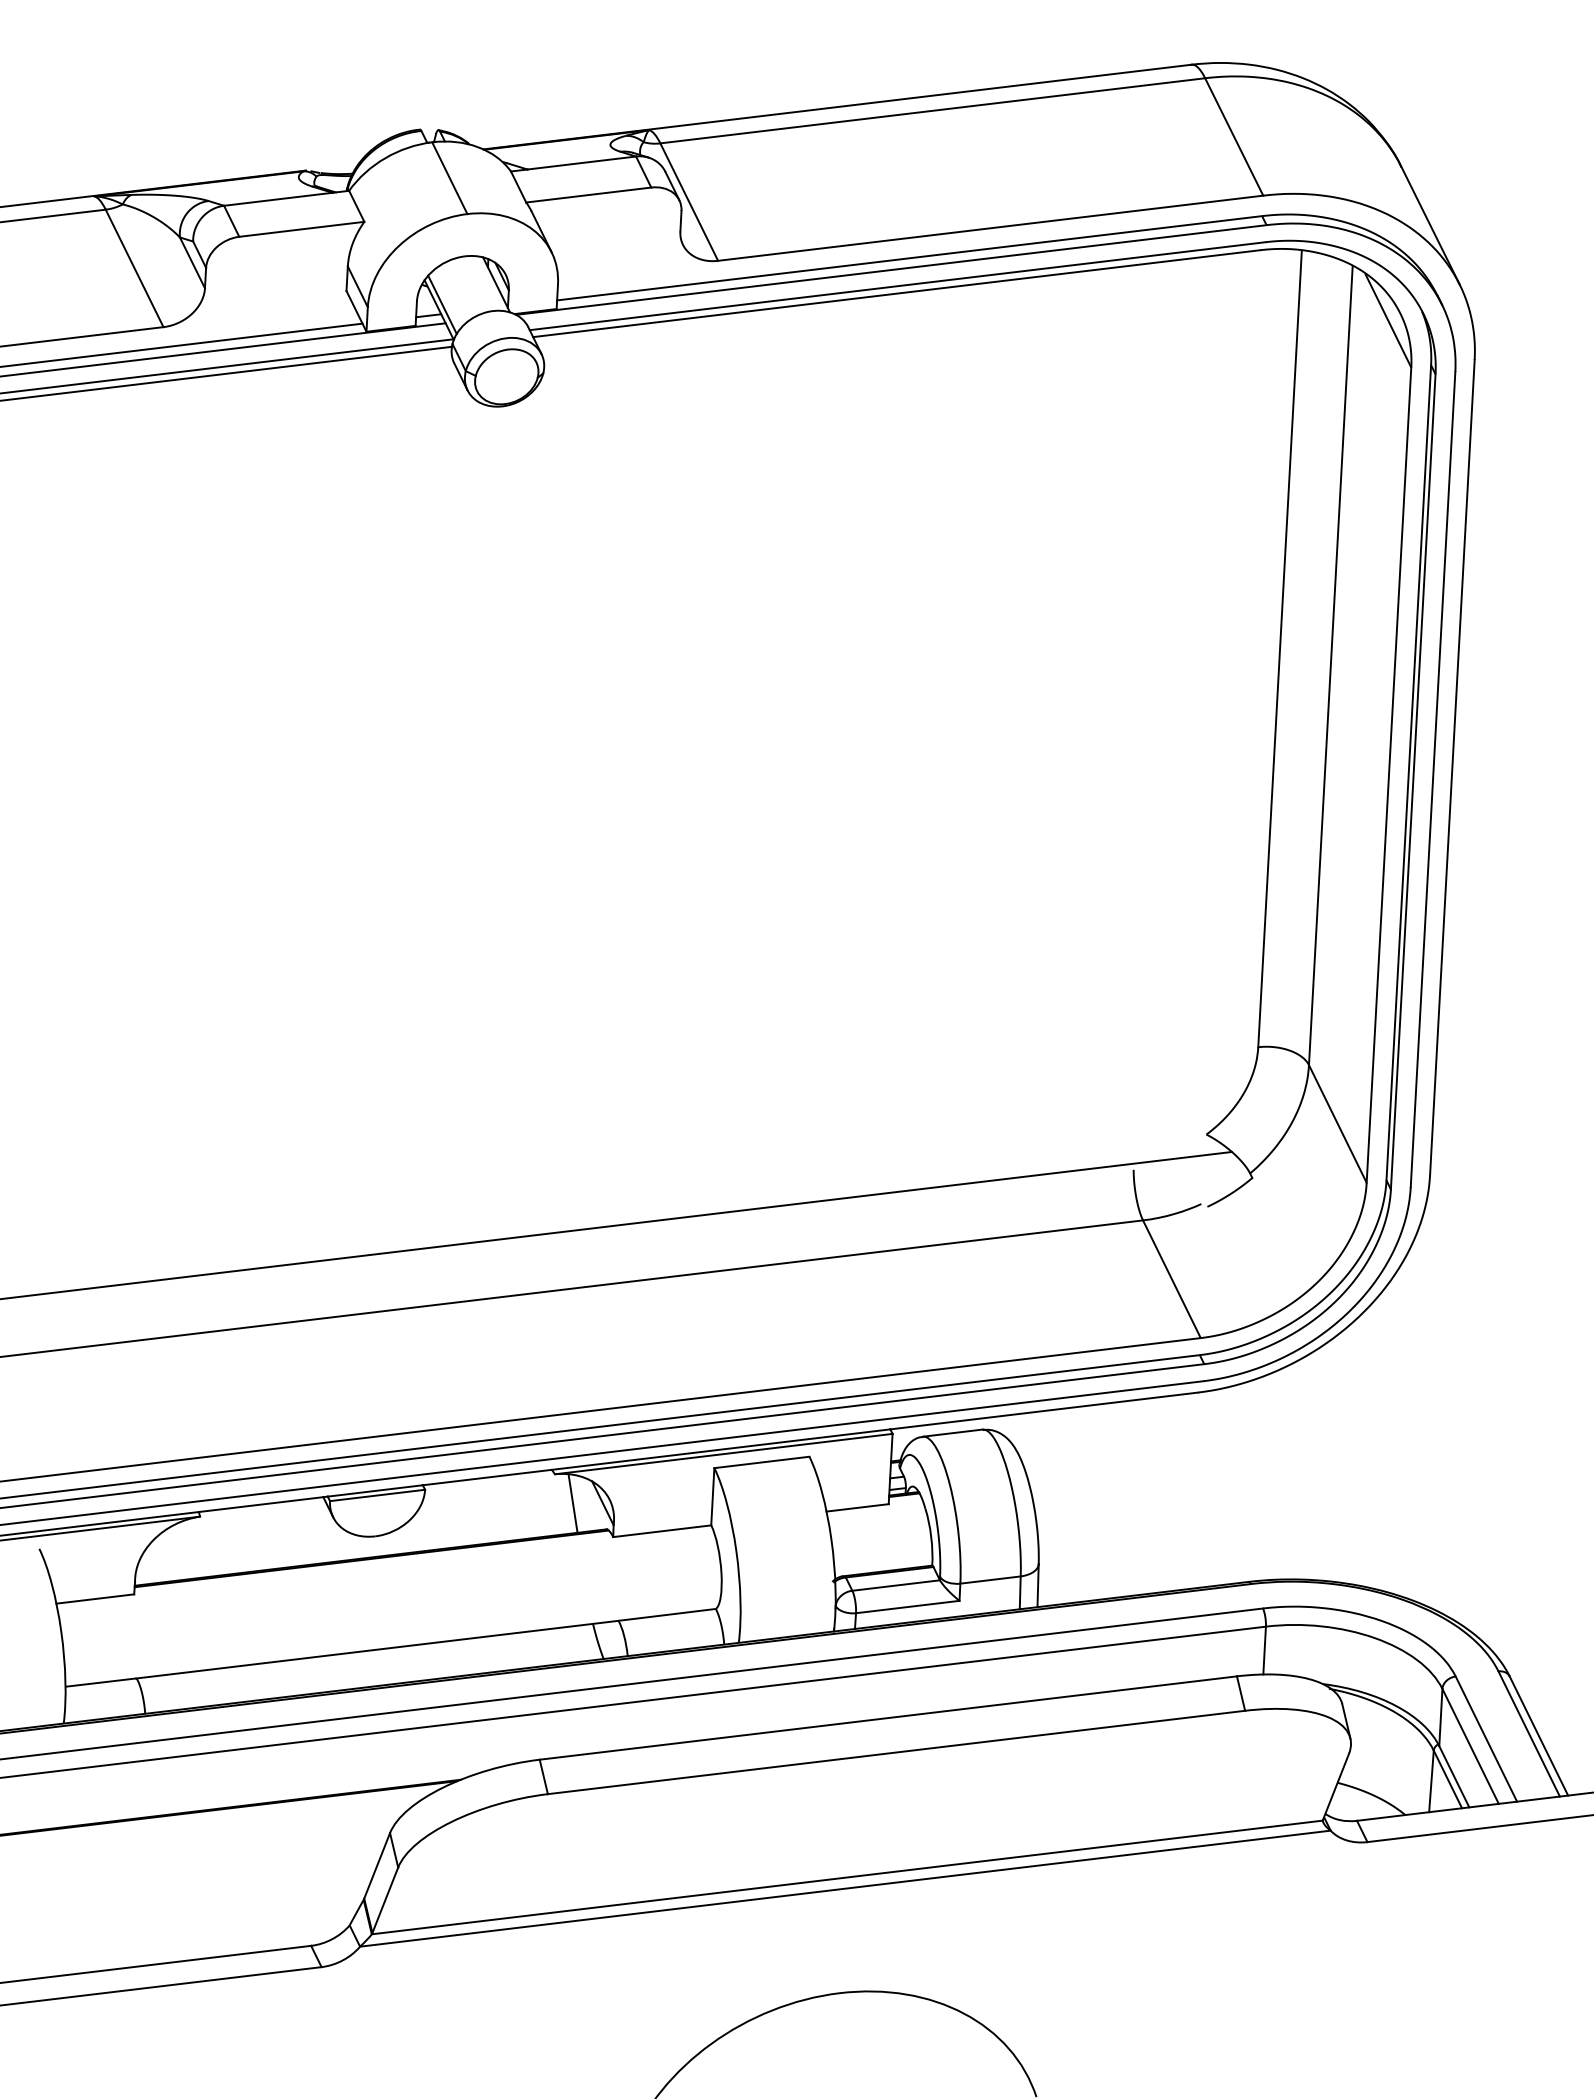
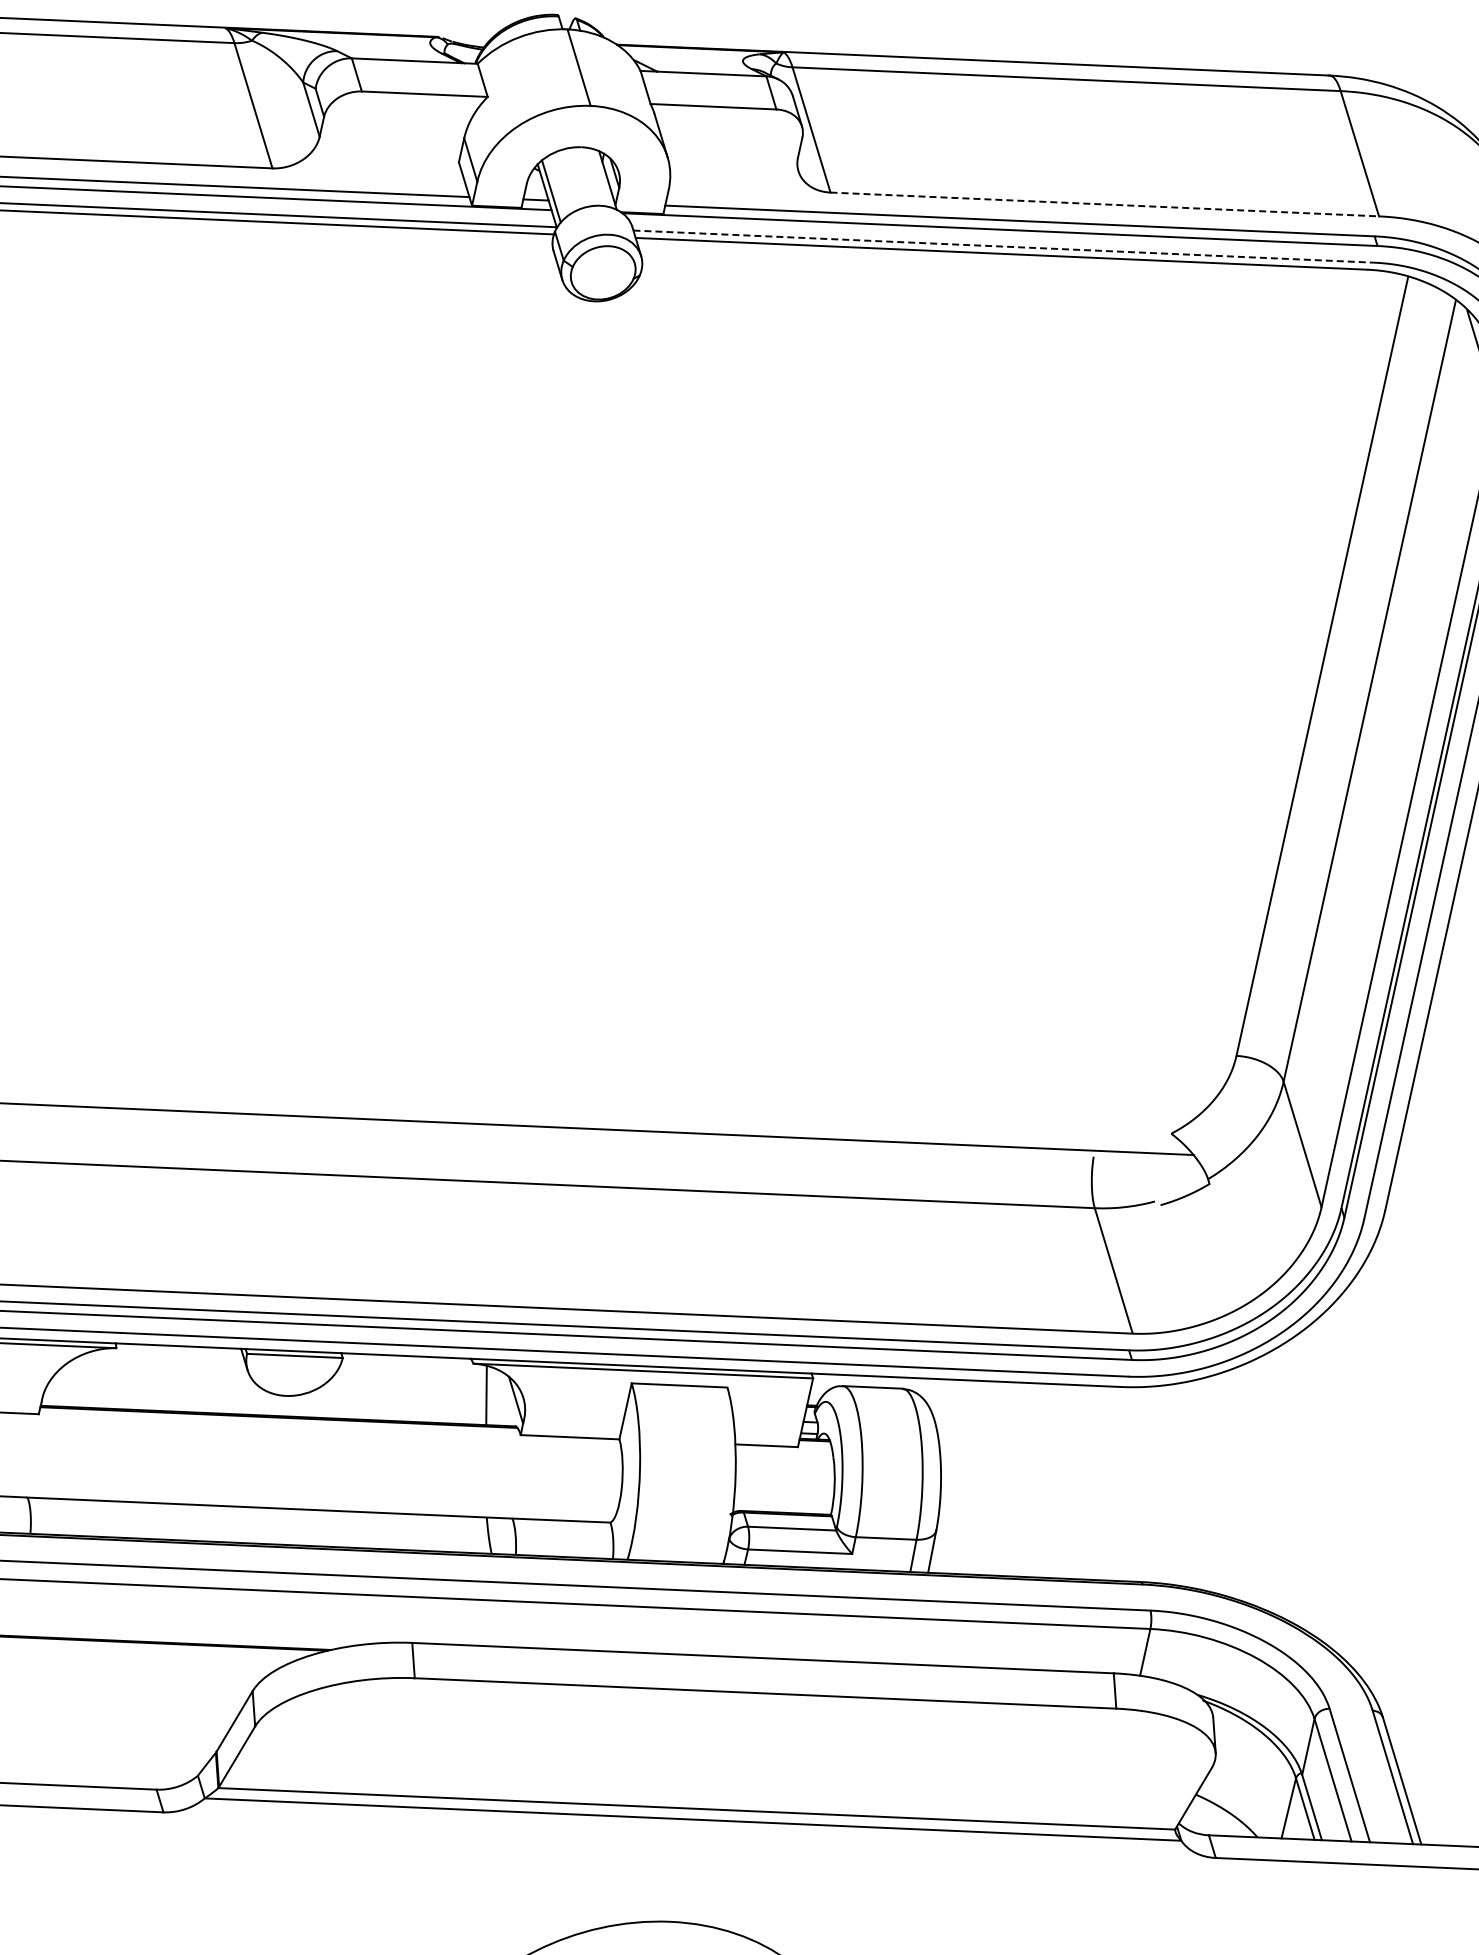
line: (990, 228) -> (1104, 204), solid -> dashed
line: (897, 286) -> (1003, 246), solid -> dashed

